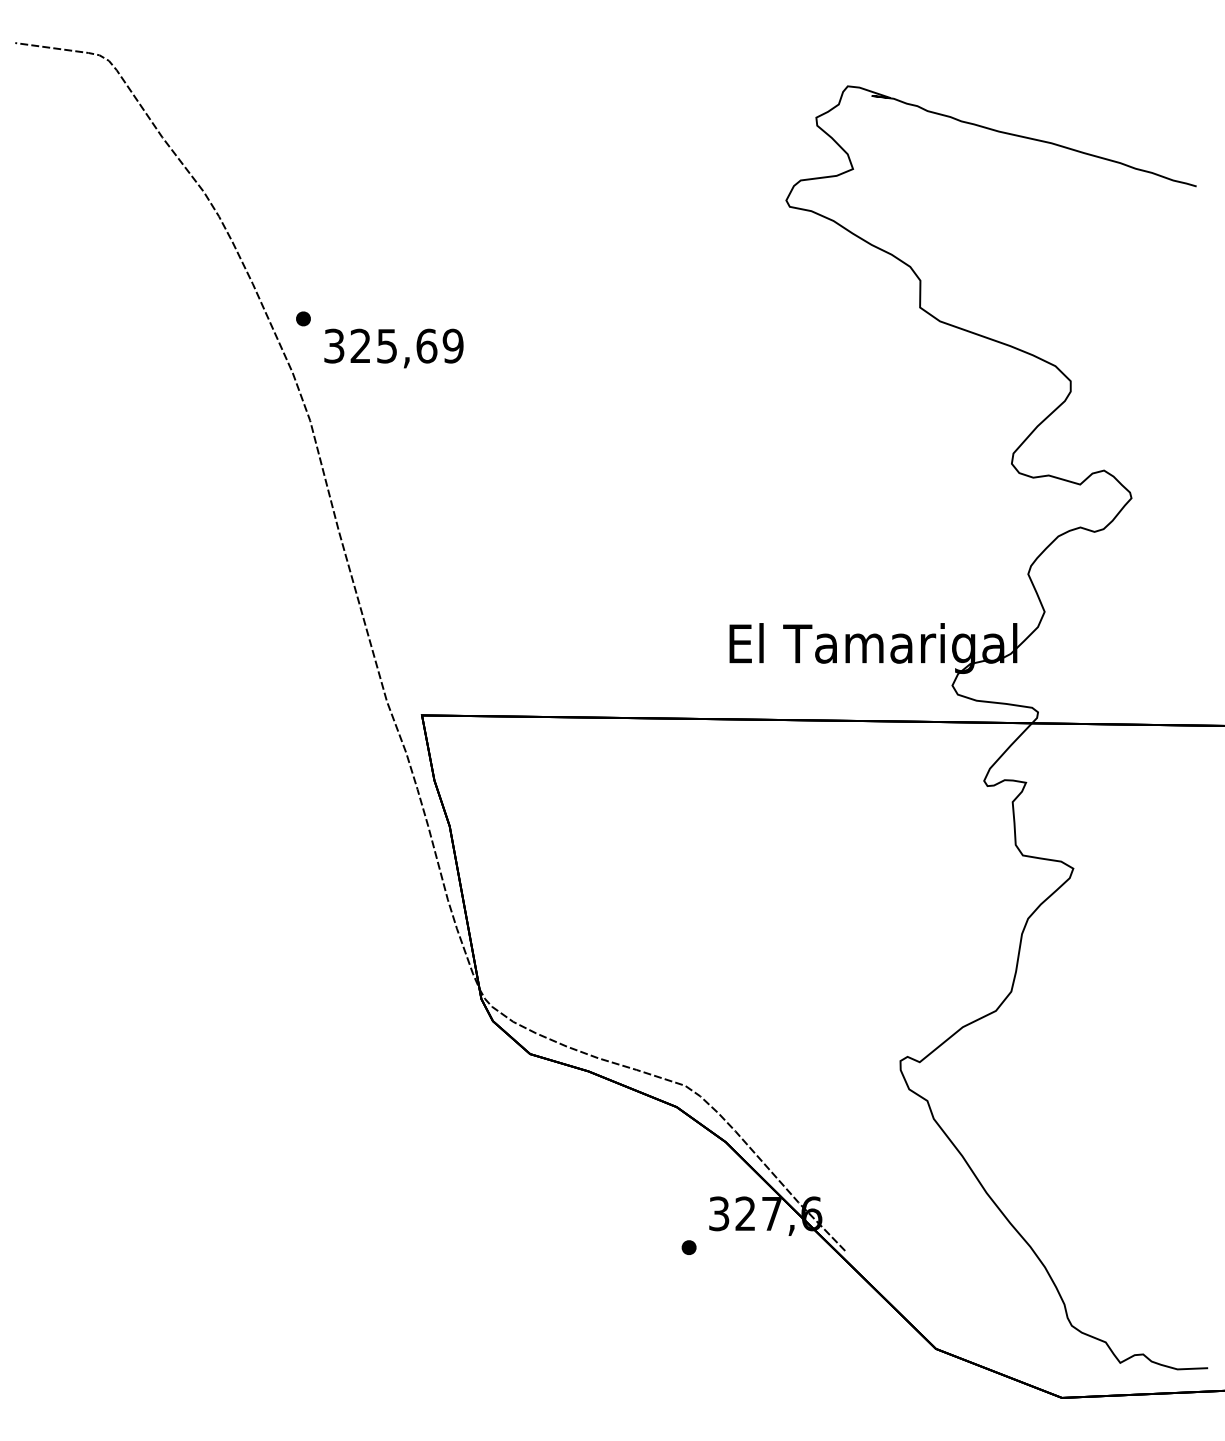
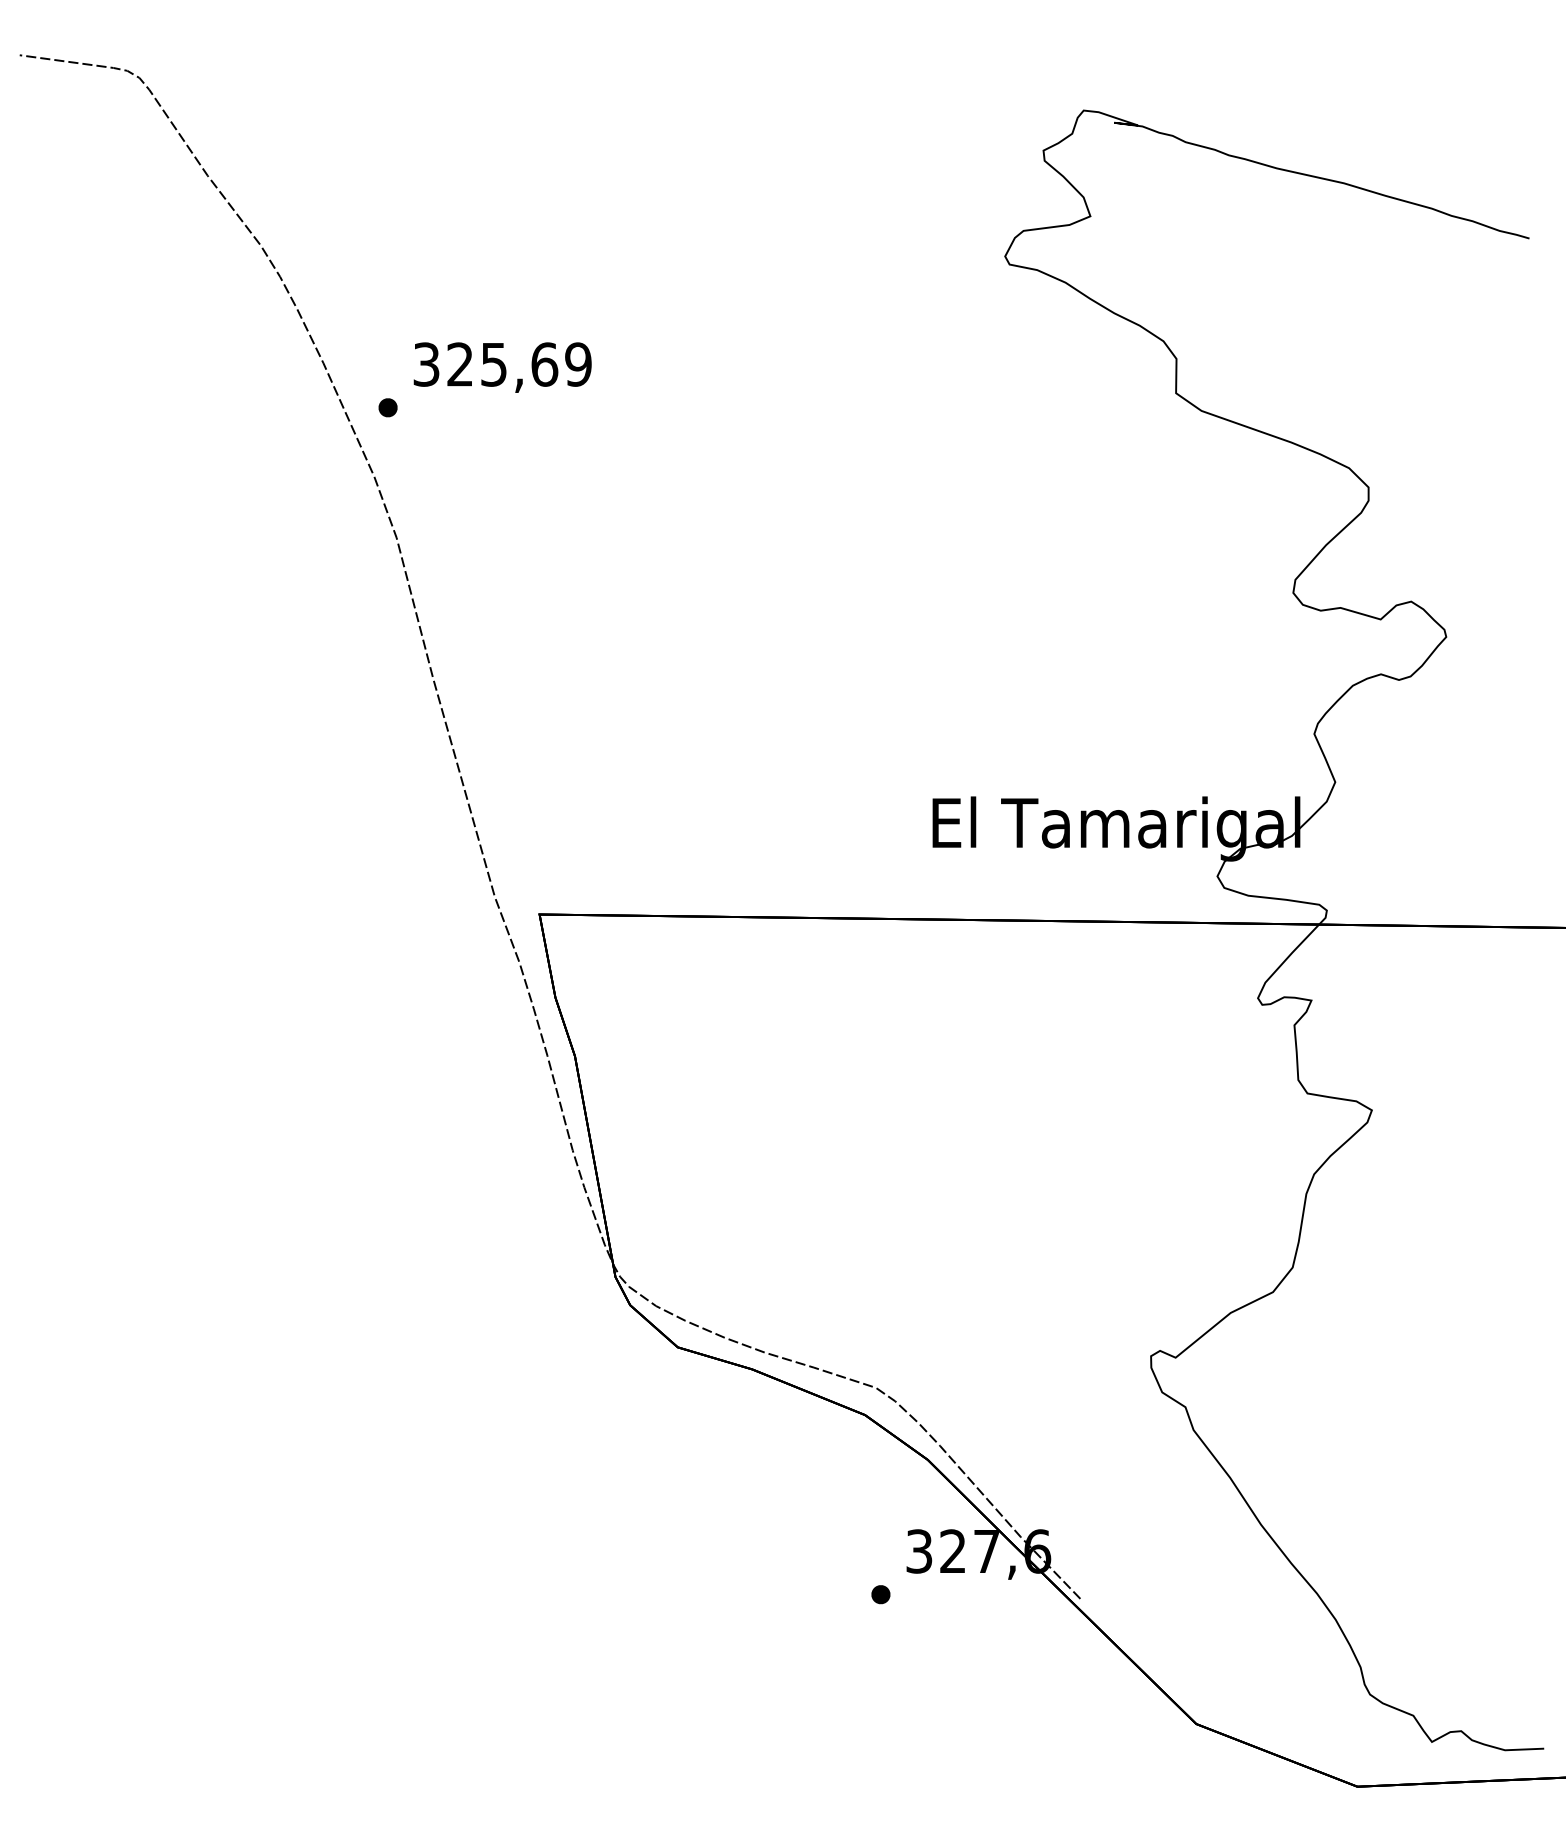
text: (393, 348) -> (502, 367), moved

